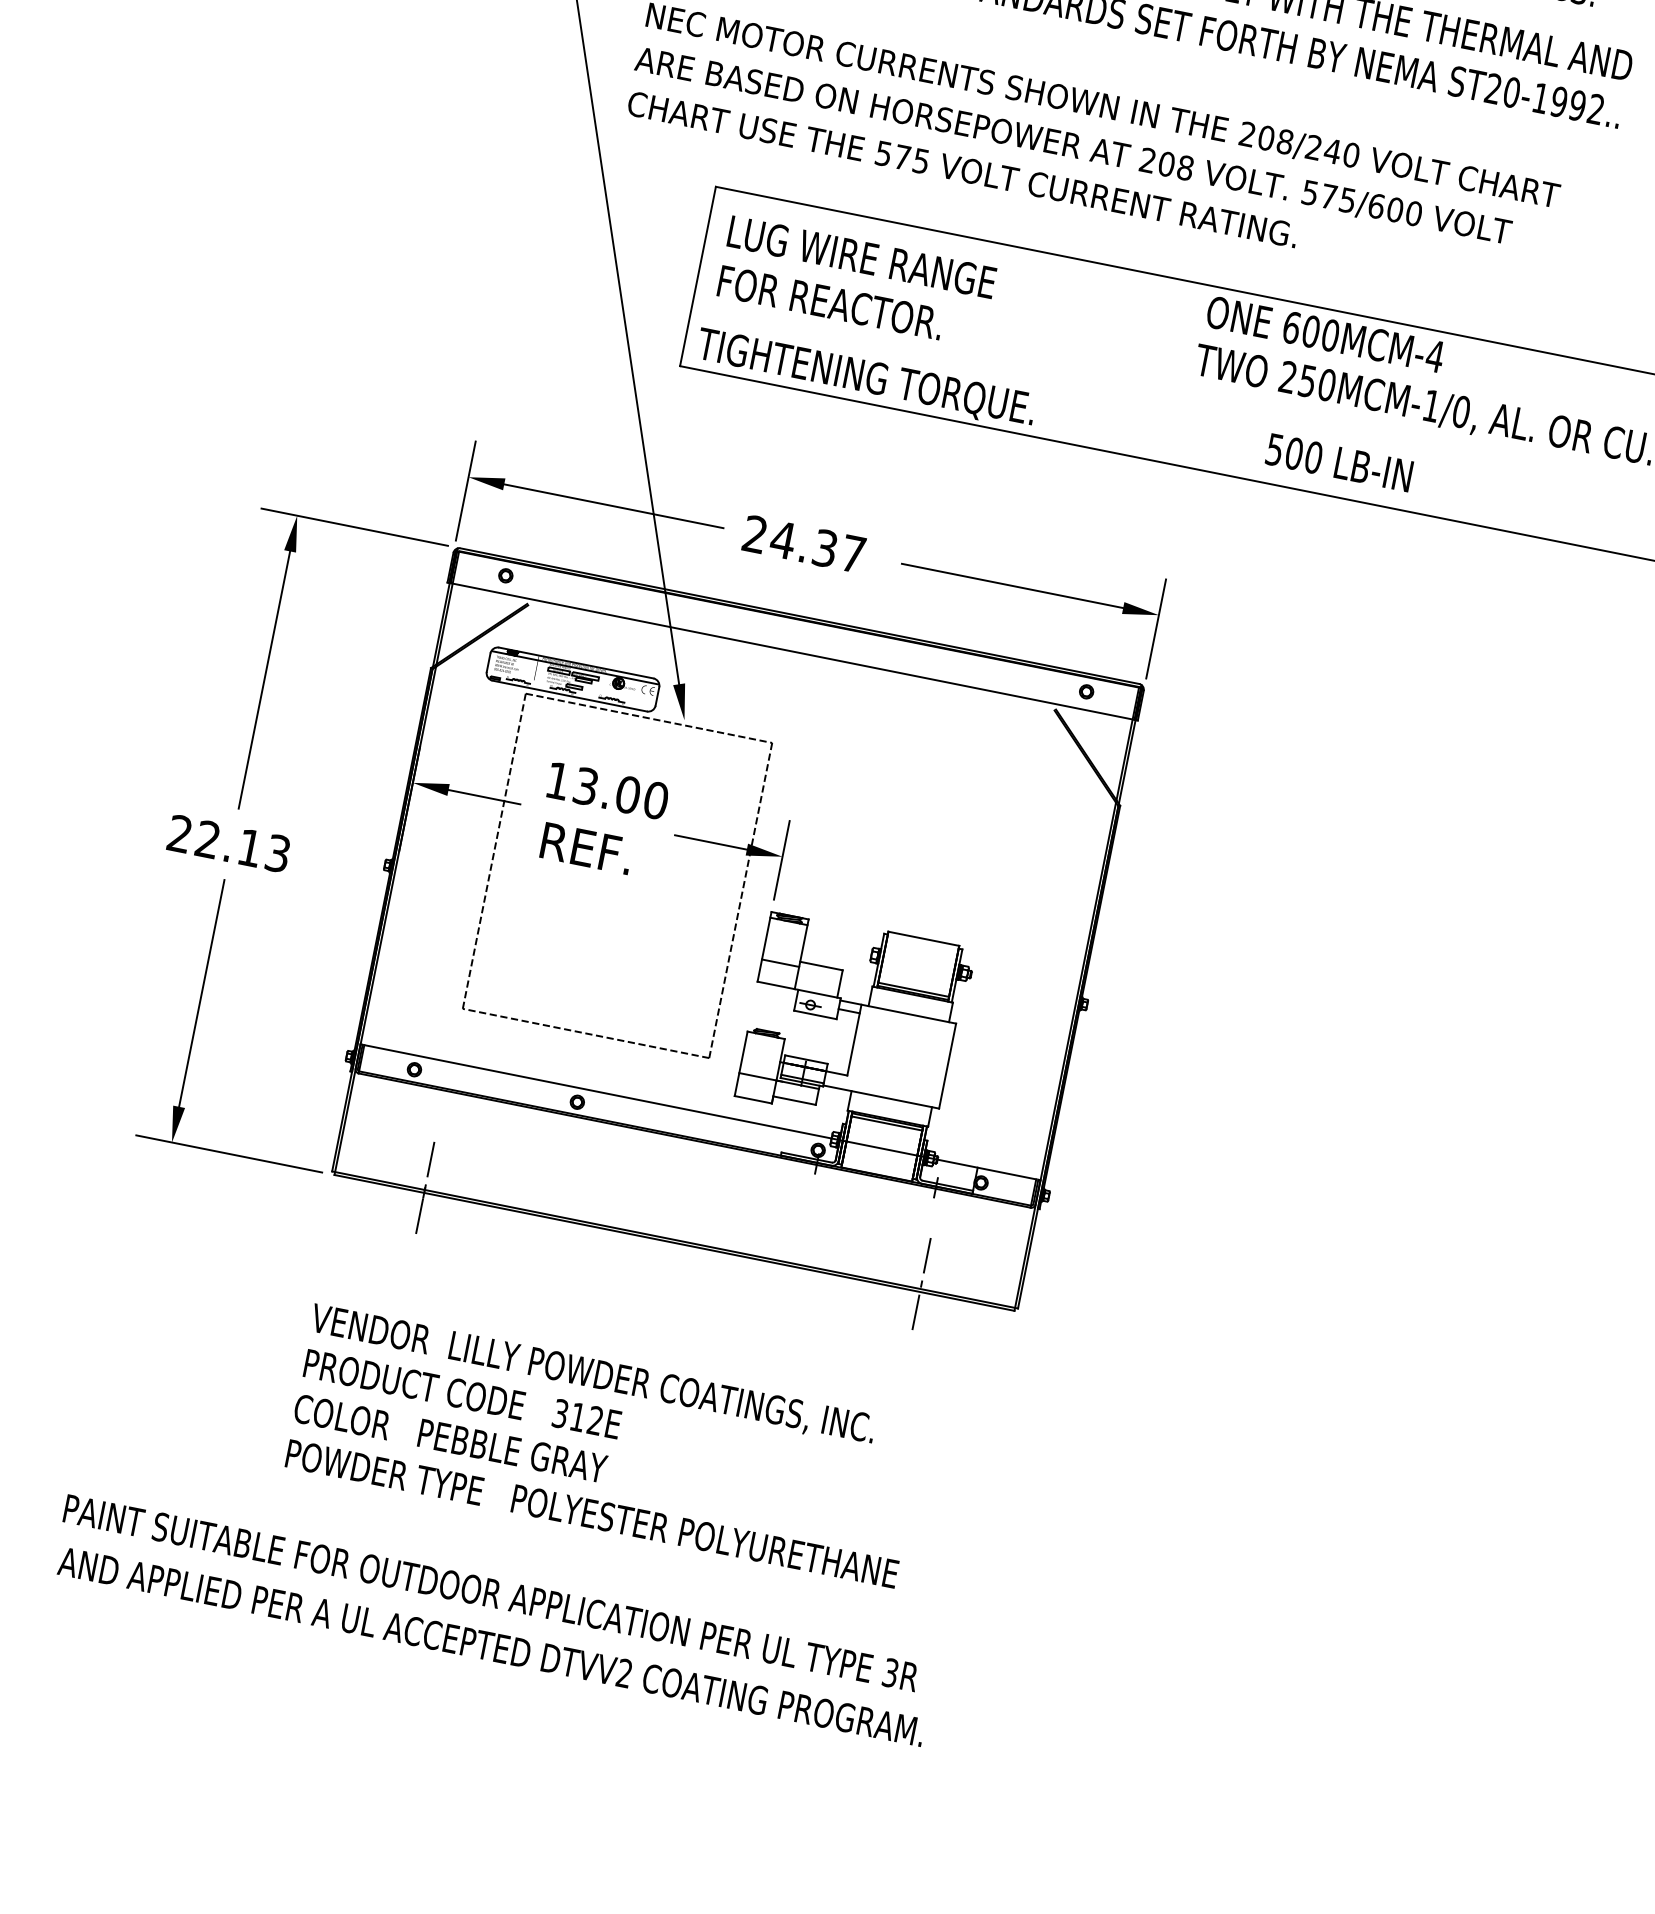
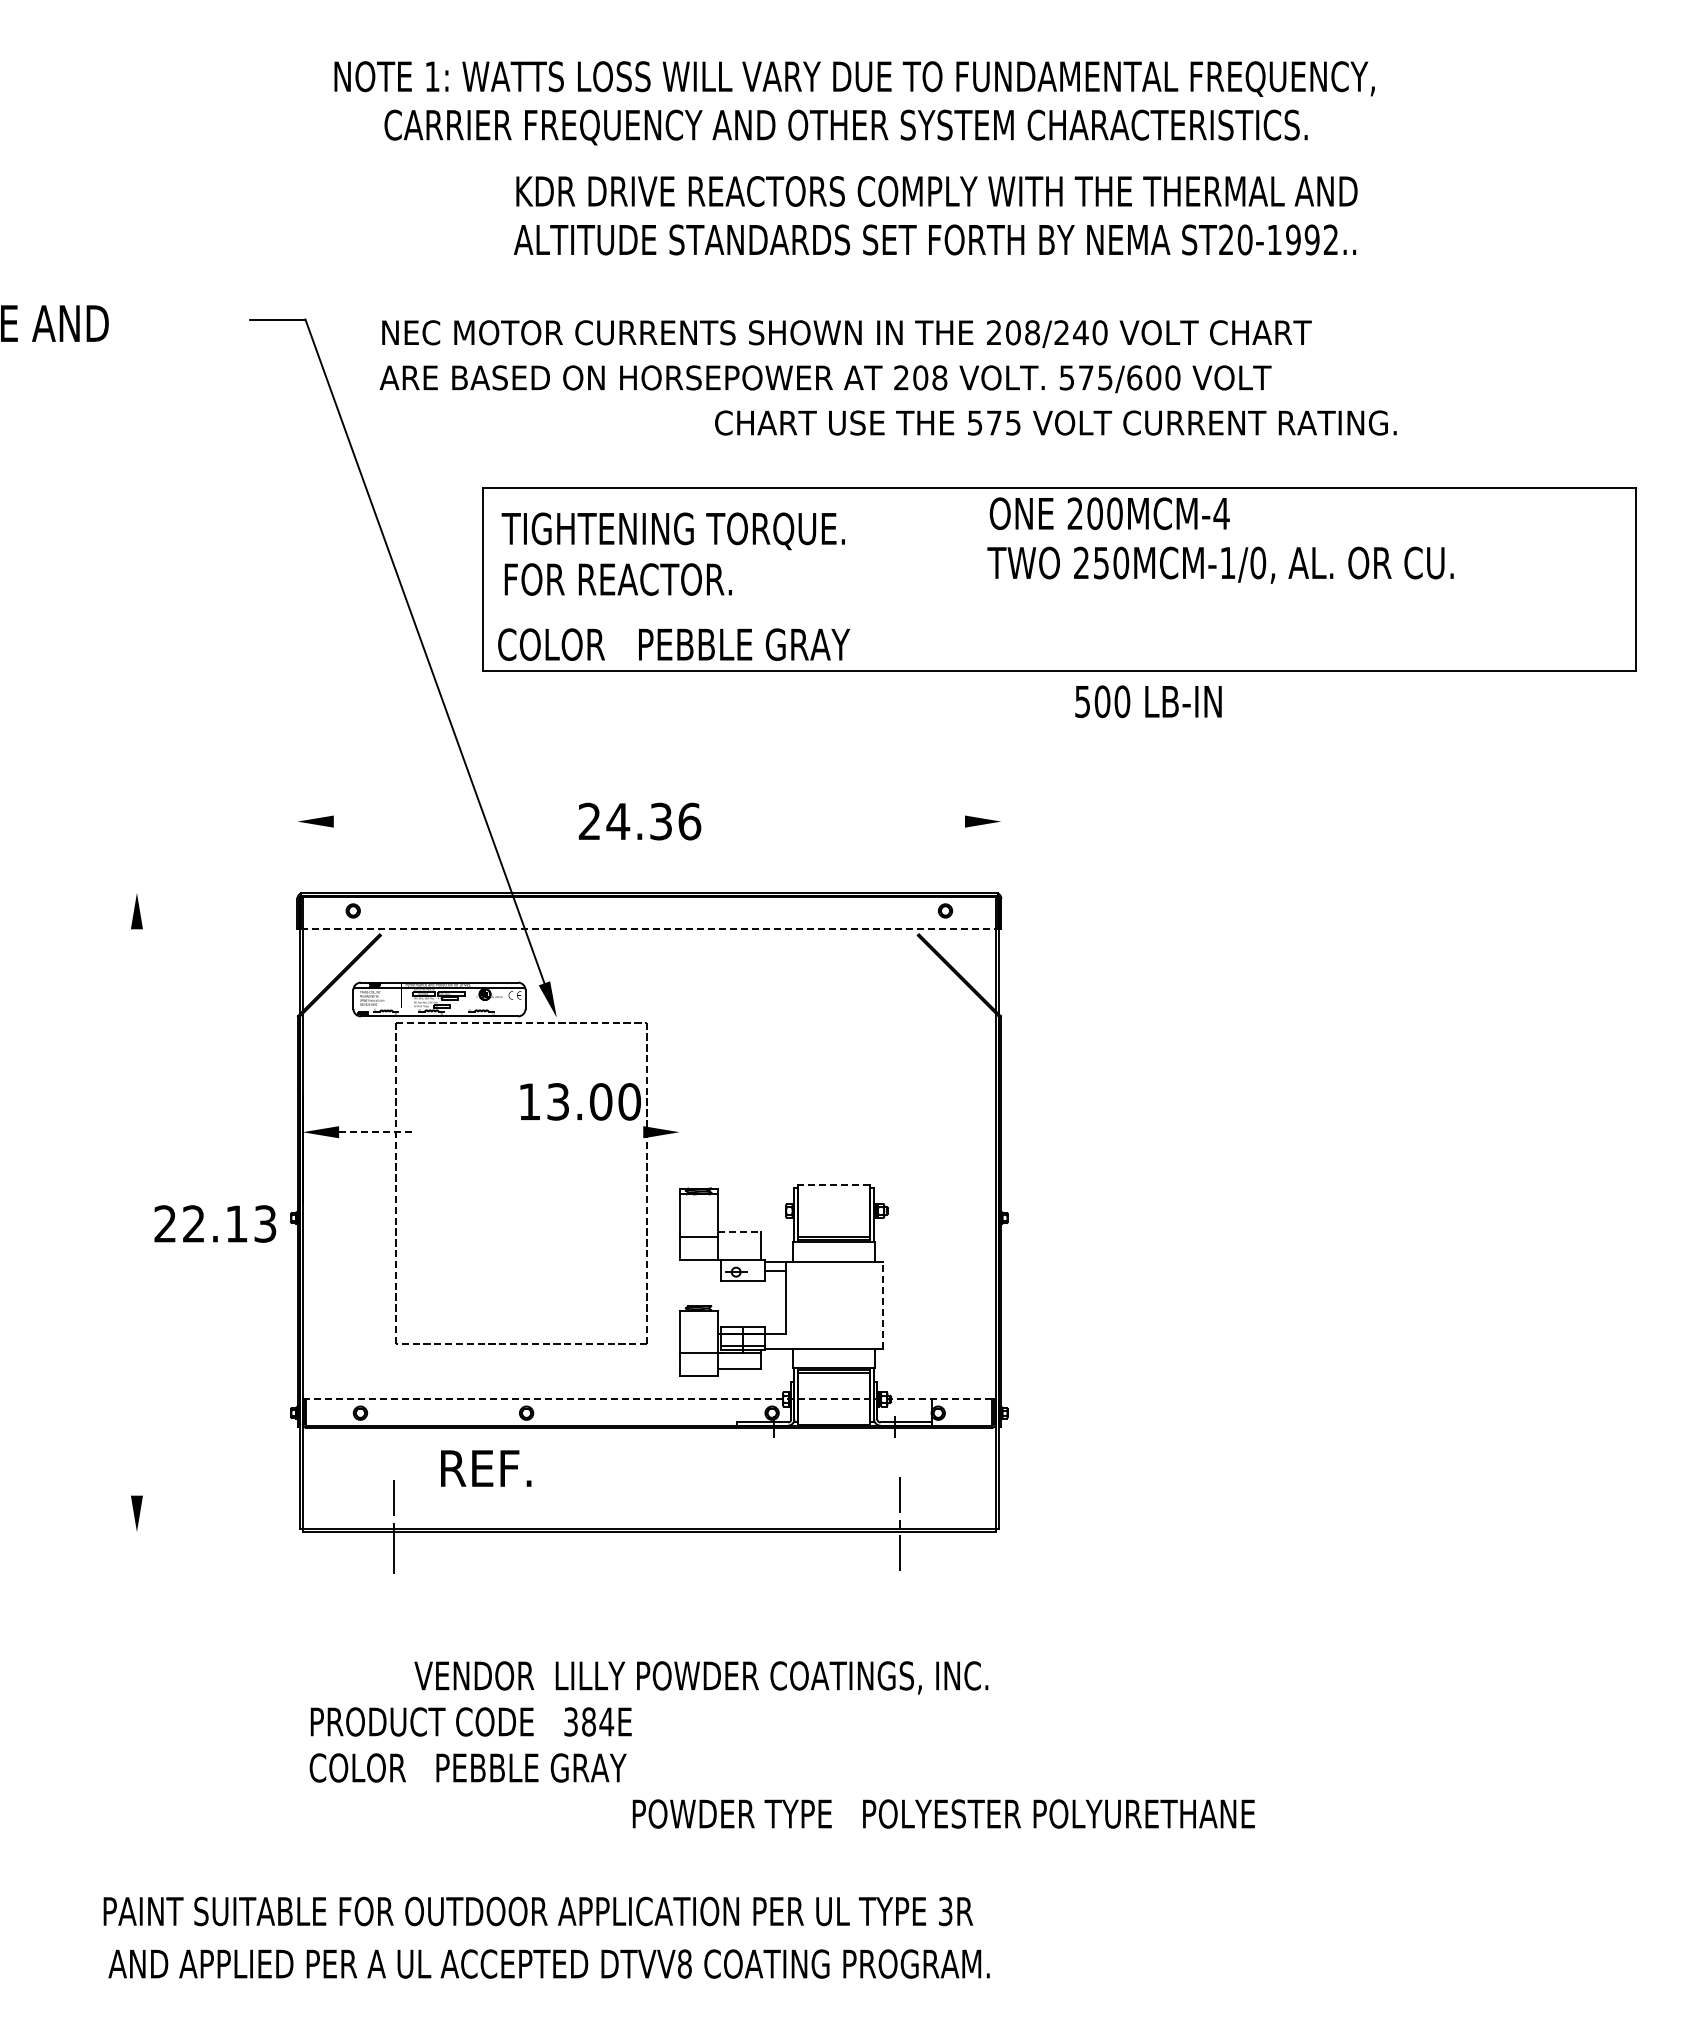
text: (962, 168) -> (1055, 422), moved
text: (893, 266) -> (672, 531), LUG WIRE RANGE -> TIGHTENING TORQUE.
text: (1291, 327) -> (1075, 513), 600MCM-4 -> 200MCM-4
text: (870, 379) -> (672, 646), TIGHTENING TORQUE. -> COLOR   PEBBLE GRAY
text: (1339, 462) -> (1148, 701), moved
line: (465, 490) -> (297, 835), removed
line: (613, 506) -> (445, 821), removed
line: (354, 526) -> (195, 892), removed
text: (853, 553) -> (689, 821), 24.37 -> 24.36
line: (1011, 585) -> (851, 821), removed
line: (1156, 628) -> (1001, 835), removed
line: (792, 652) -> (649, 929), solid -> dashed
line: (263, 679) -> (136, 1060), removed
text: (607, 790) -> (580, 1101), moved
line: (484, 797) -> (375, 1132), solid -> dashed
line: (710, 842) -> (606, 1132), removed
text: (229, 843) -> (215, 1223), moved
text: (587, 848) -> (486, 1468), moved
line: (781, 859) -> (679, 1135), removed
line: (922, 939) -> (833, 1185), solid -> dashed
line: (821, 965) -> (739, 1231), solid -> dashed
line: (201, 992) -> (136, 1379), removed
line: (947, 1065) -> (882, 1304), solid -> dashed
line: (700, 1111) -> (649, 1398), solid -> dashed
line: (229, 1154) -> (195, 1532), removed
text: (593, 1374) -> (701, 1677), moved
text: (587, 1418) -> (598, 1721), 312E -> 384E
text: (592, 1513) -> (943, 1813), moved
text: (624, 1672) -> (684, 1963), DTVV2 -> DTVV8

